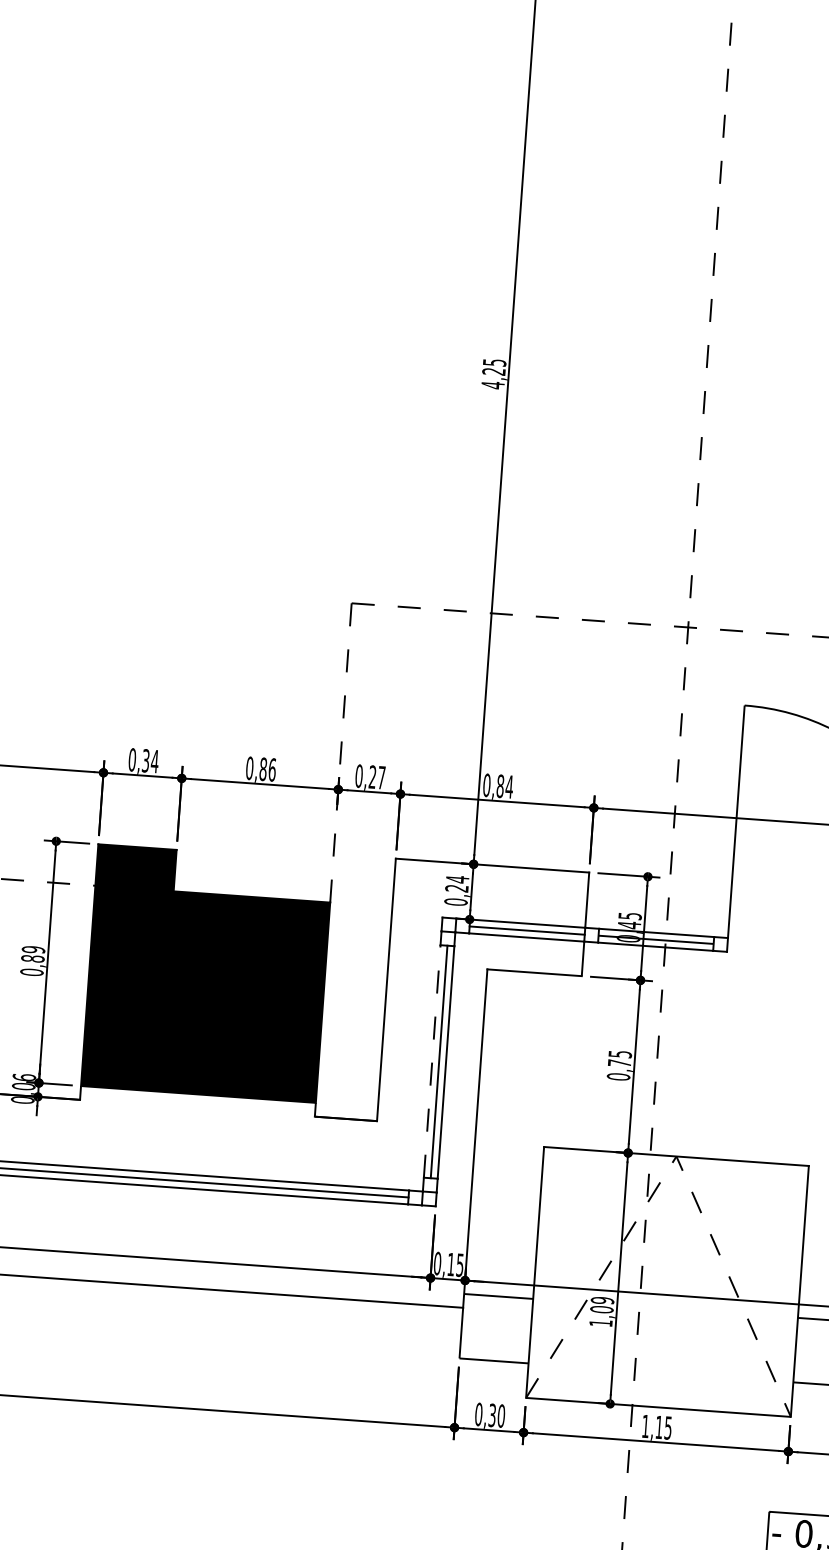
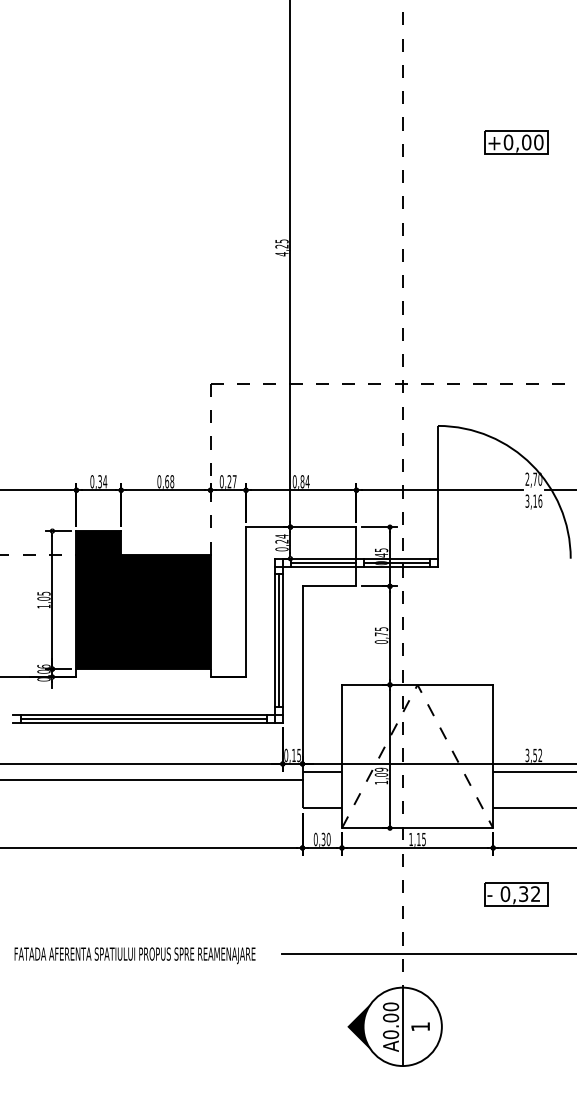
text: (267, 769) -> (169, 481), 0,86 -> 0,68
text: (32, 959) -> (43, 599), 0,89 -> 1,05
line: (431, 1060) -> (274, 640), dashed -> solid

